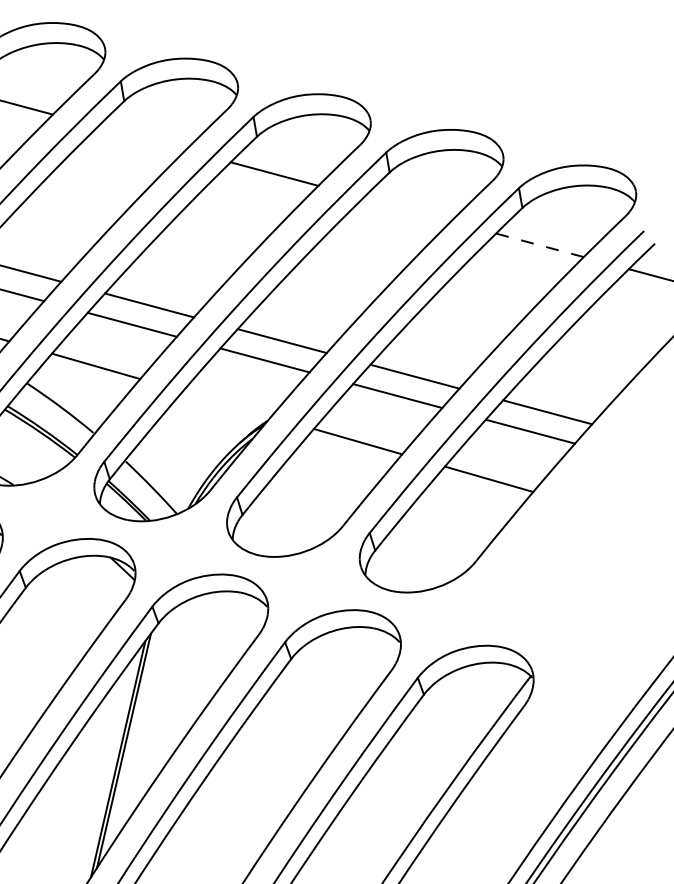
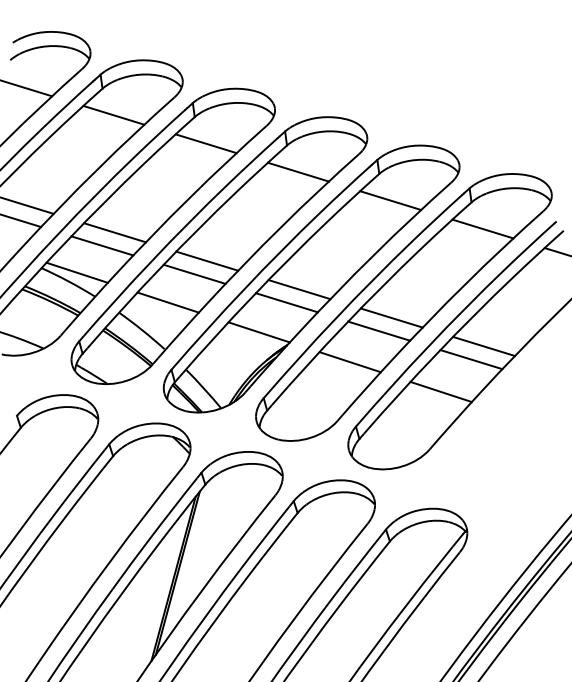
line: (140, 138) -> (205, 143), added
line: (407, 209) -> (390, 200), added
line: (539, 246) -> (482, 229), dashed -> solid
line: (226, 404) -> (258, 332), added

